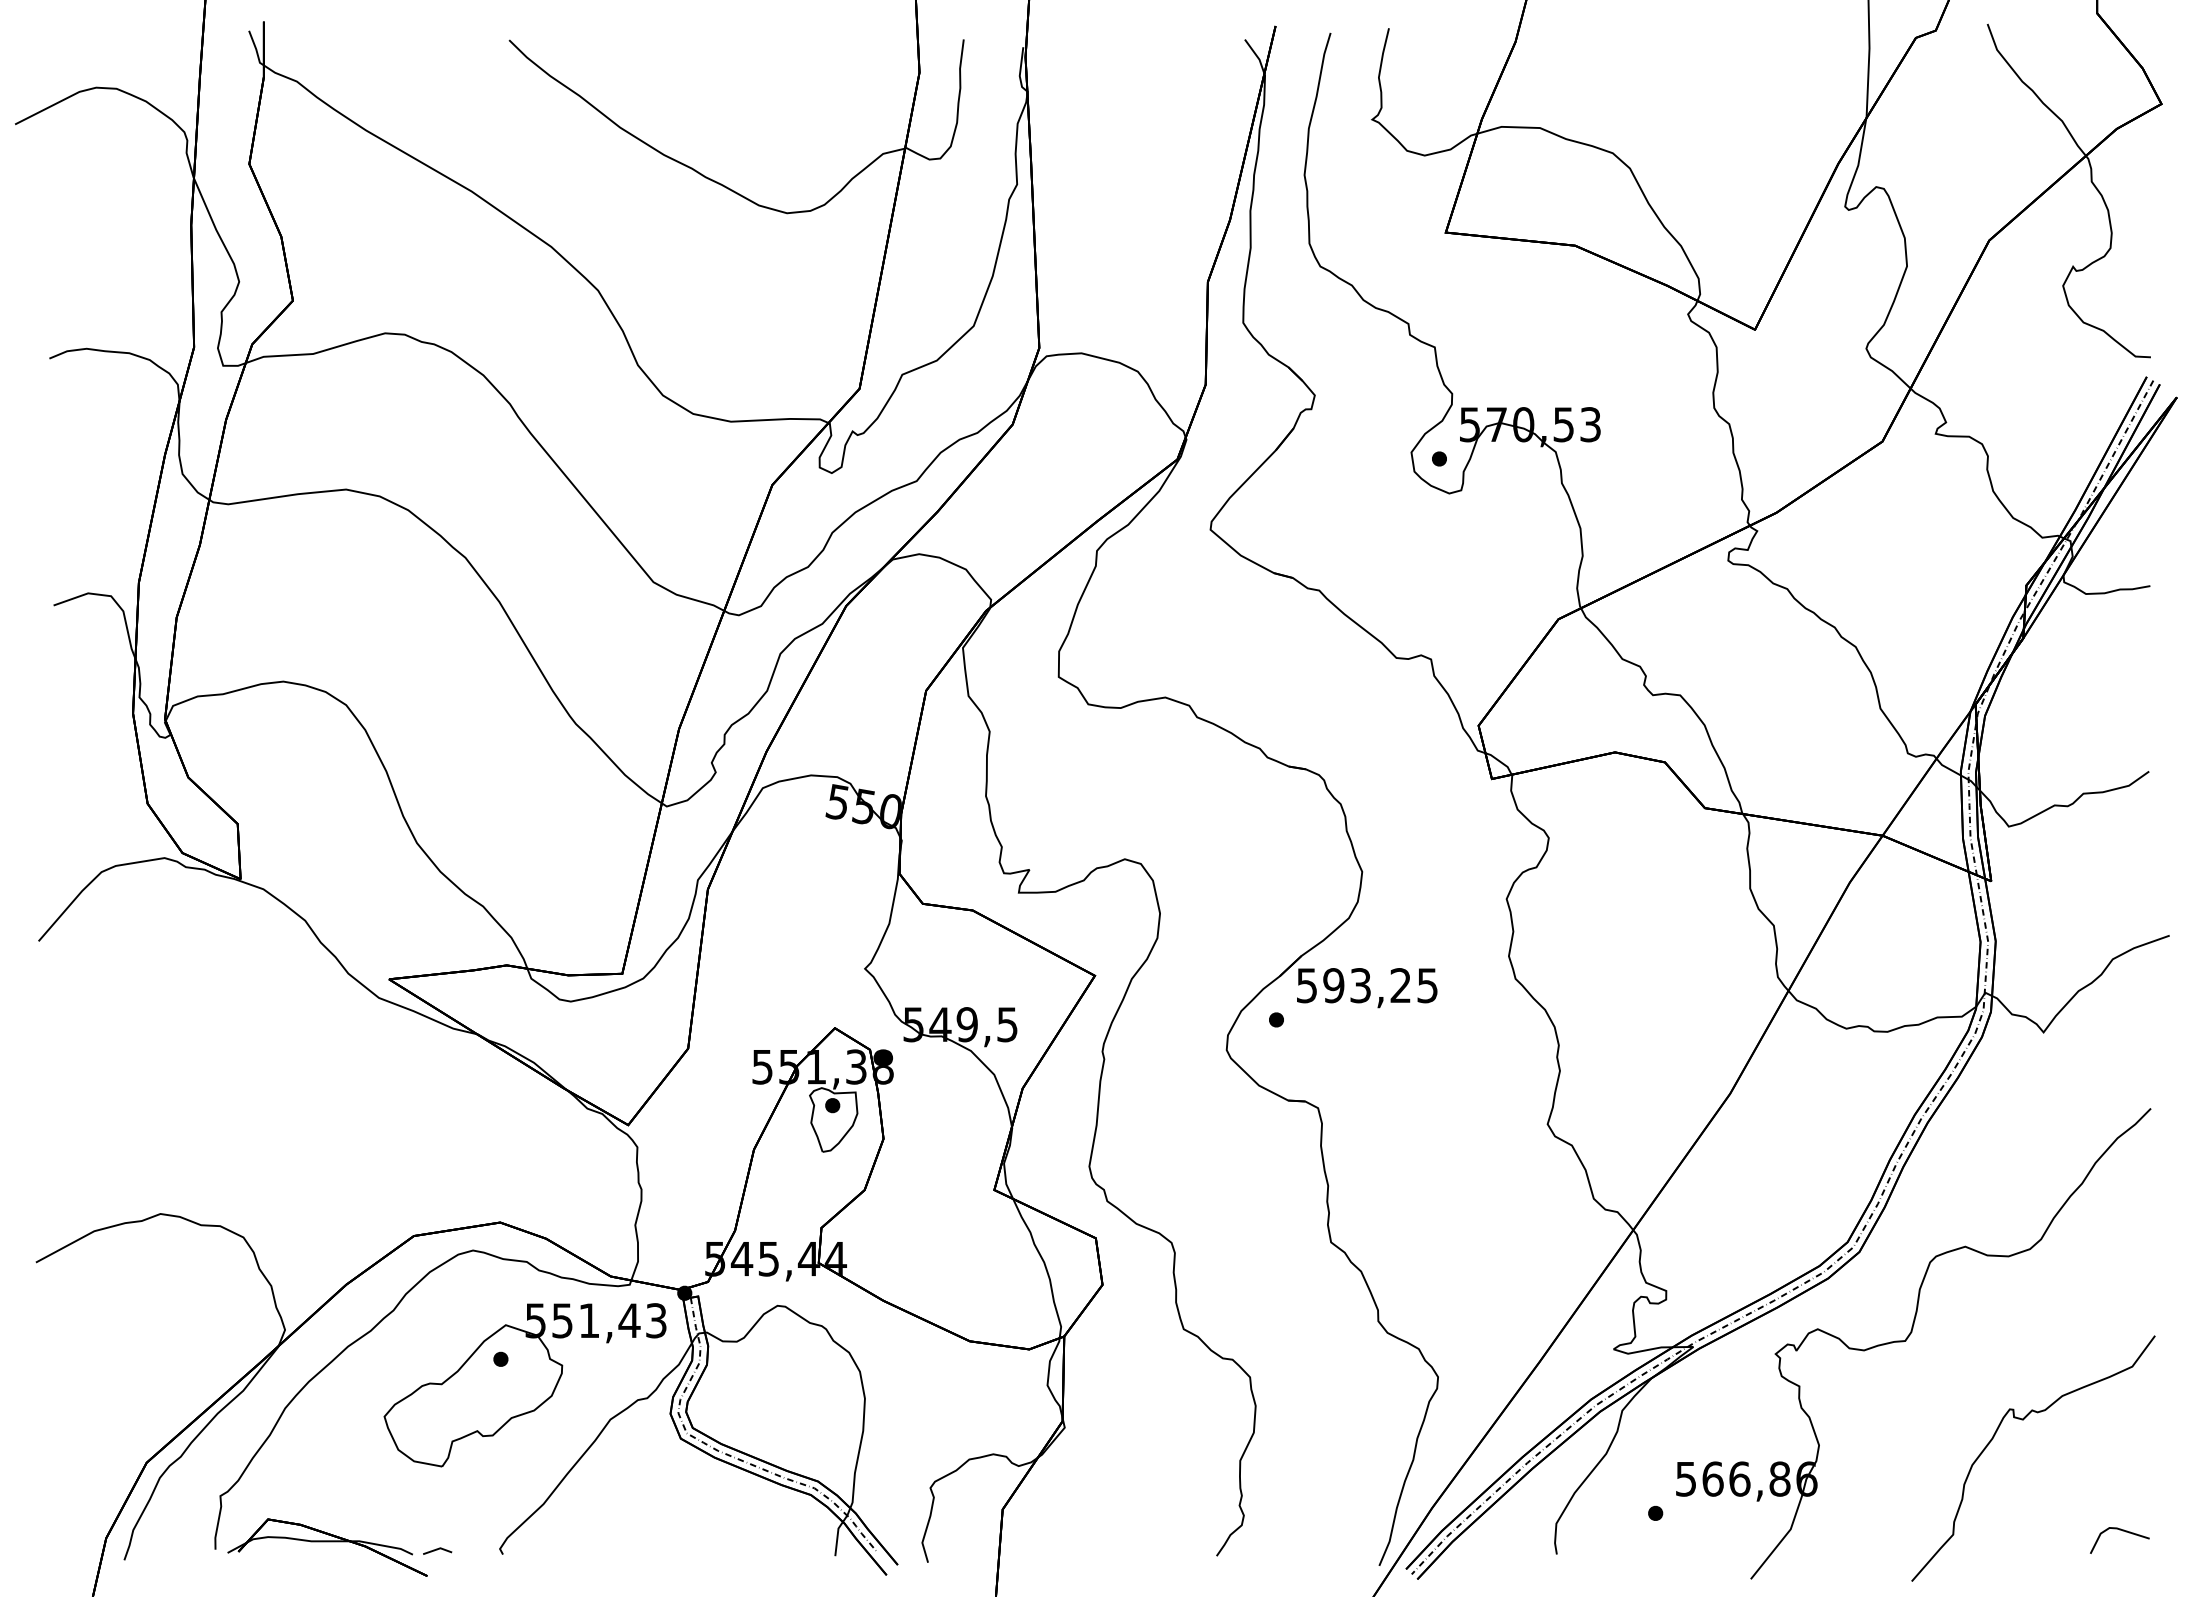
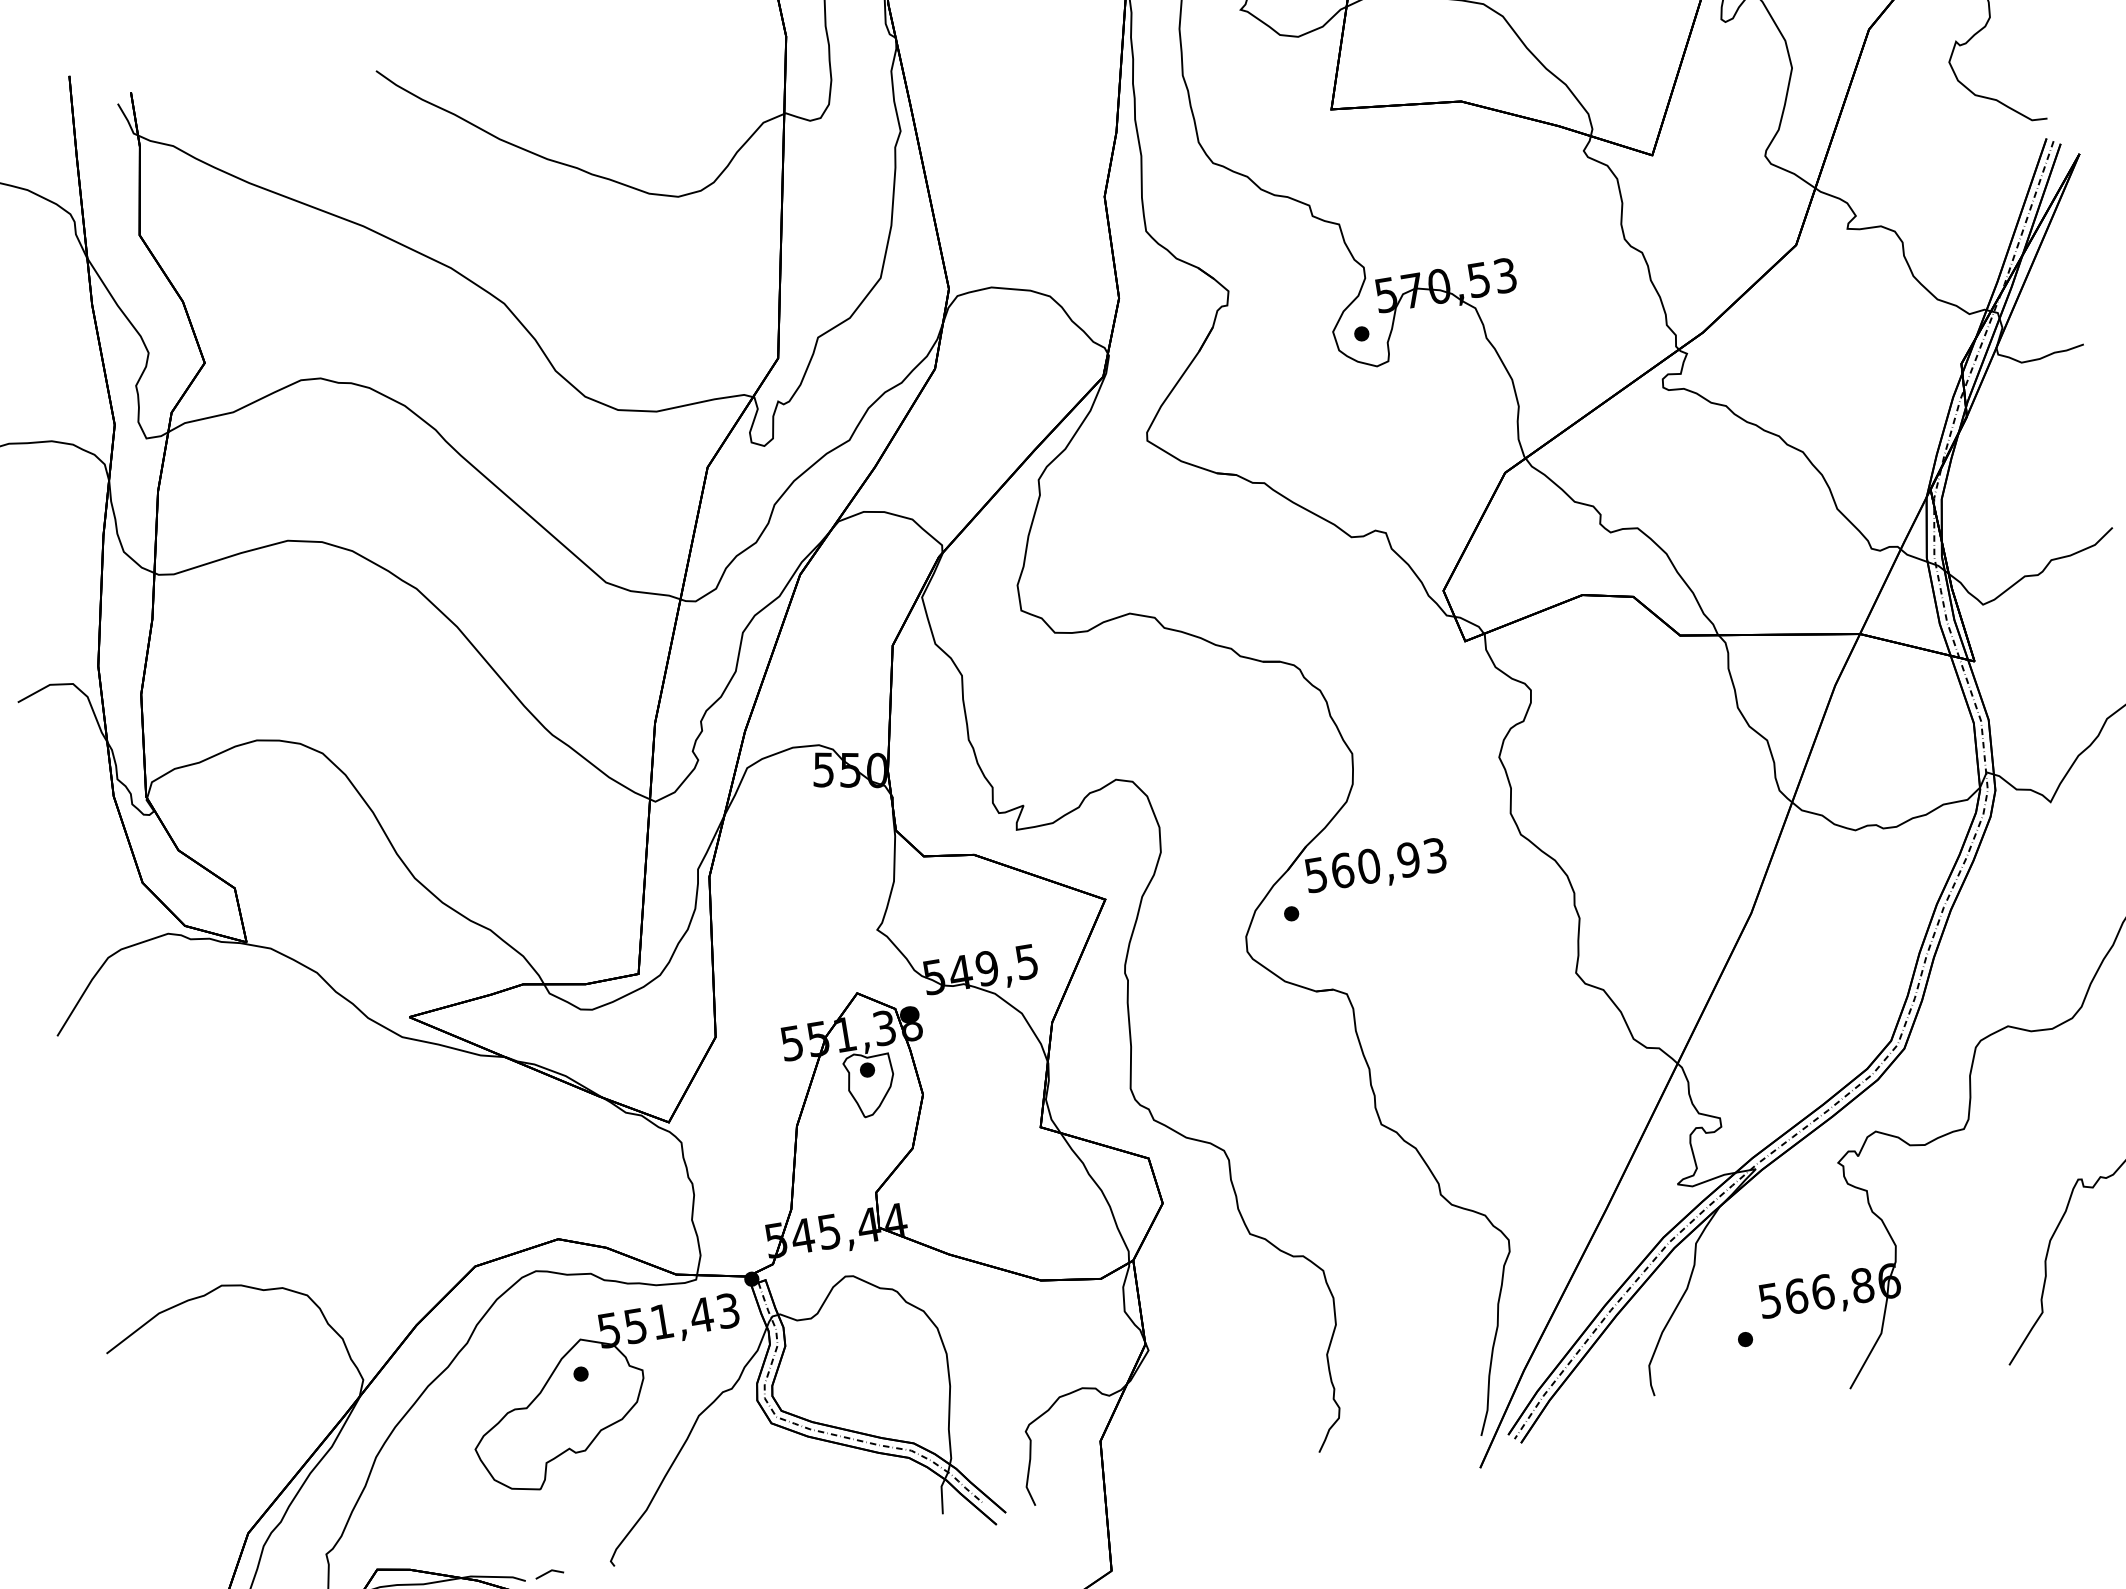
text: (1380, 985) -> (1388, 863), 593,25 -> 560,93

